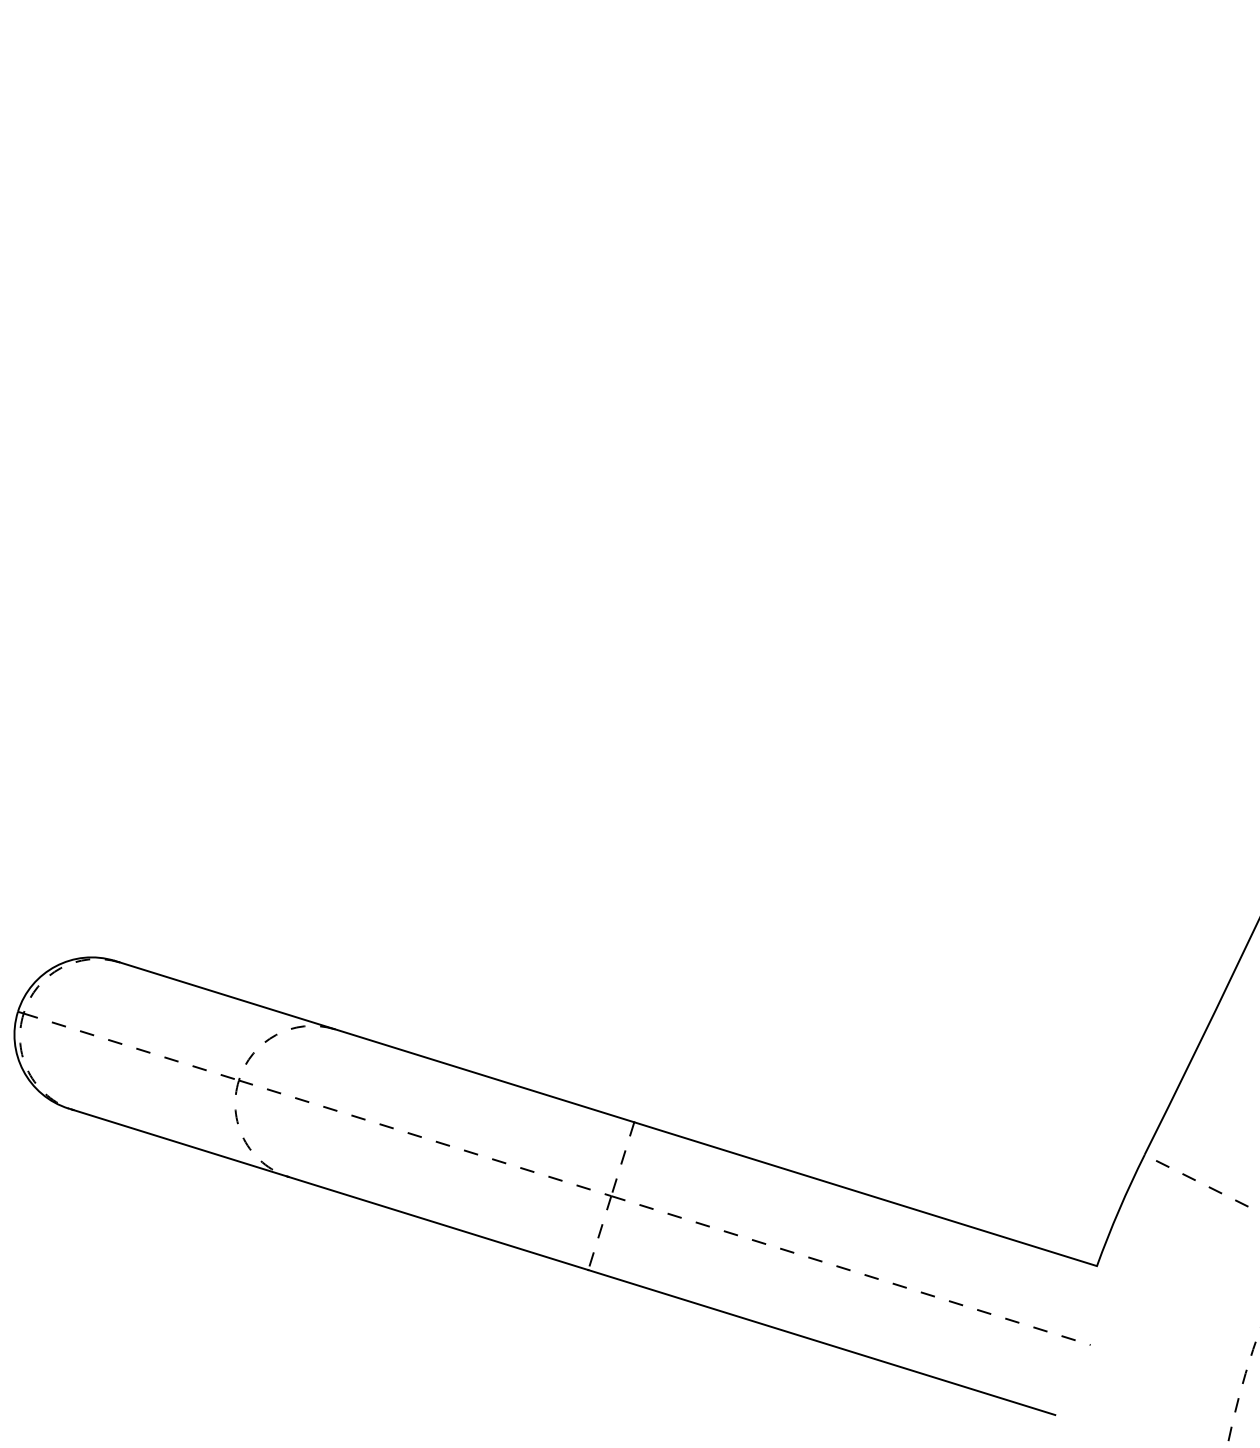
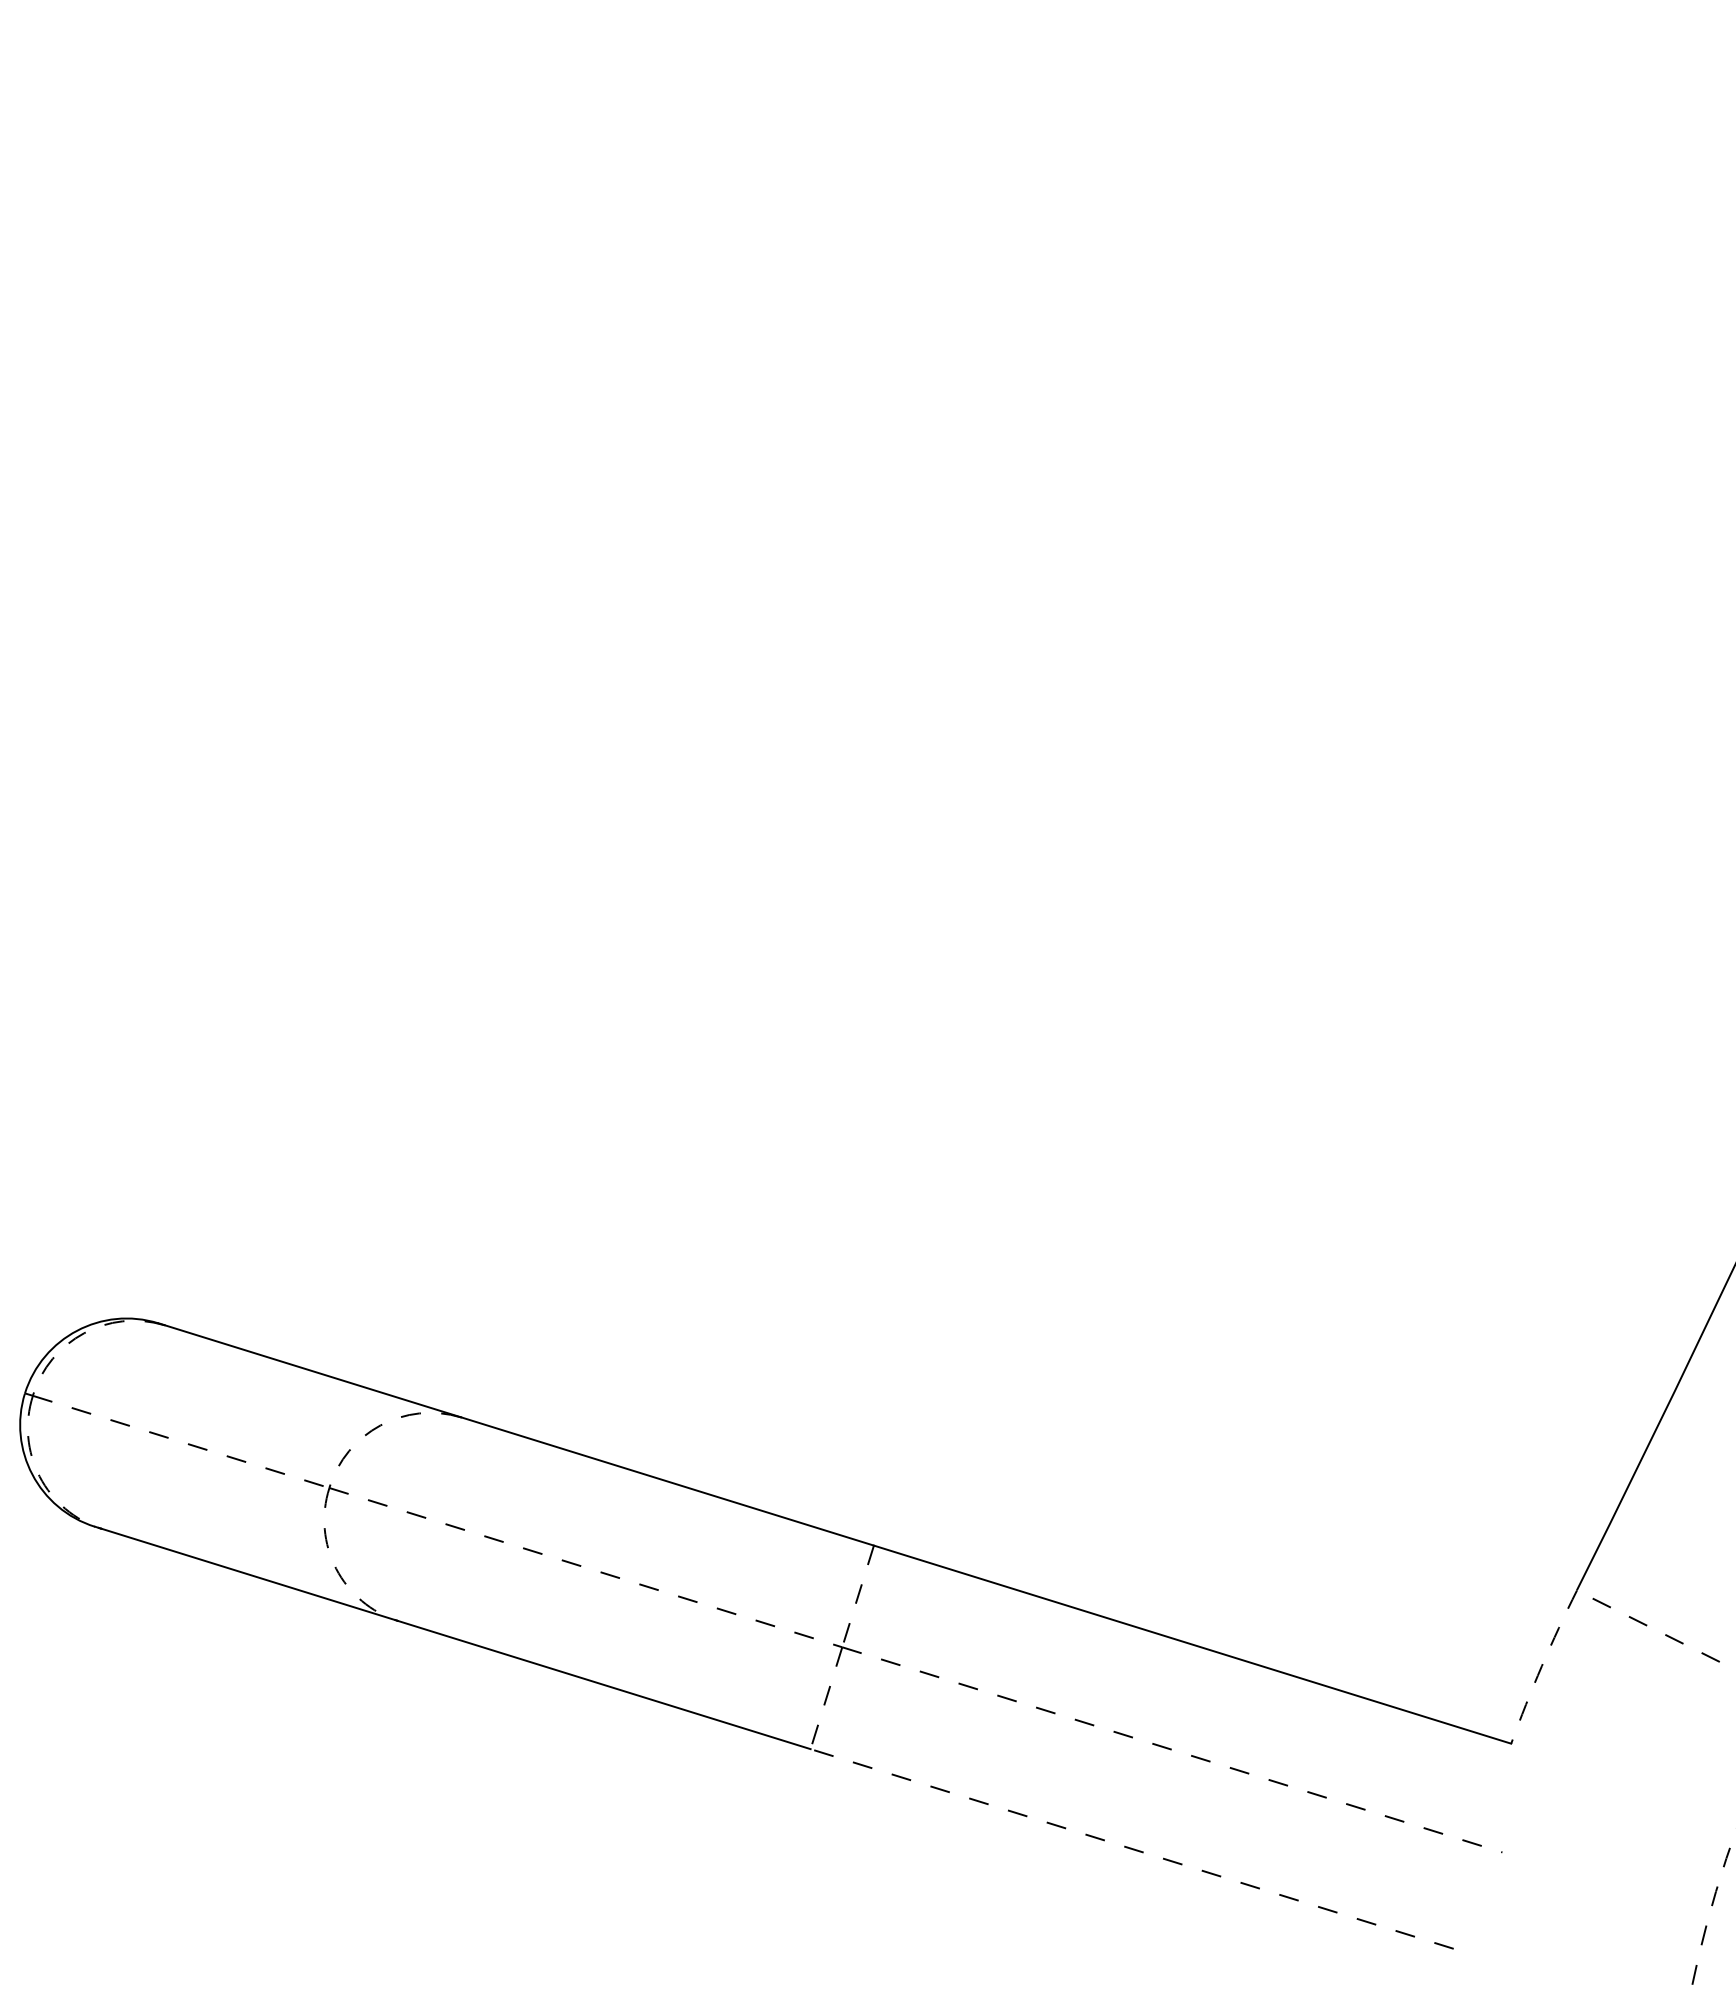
arc: (1118, 1210) -> (1541, 1666), solid -> dashed
line: (822, 1342) -> (1132, 1848), solid -> dashed

